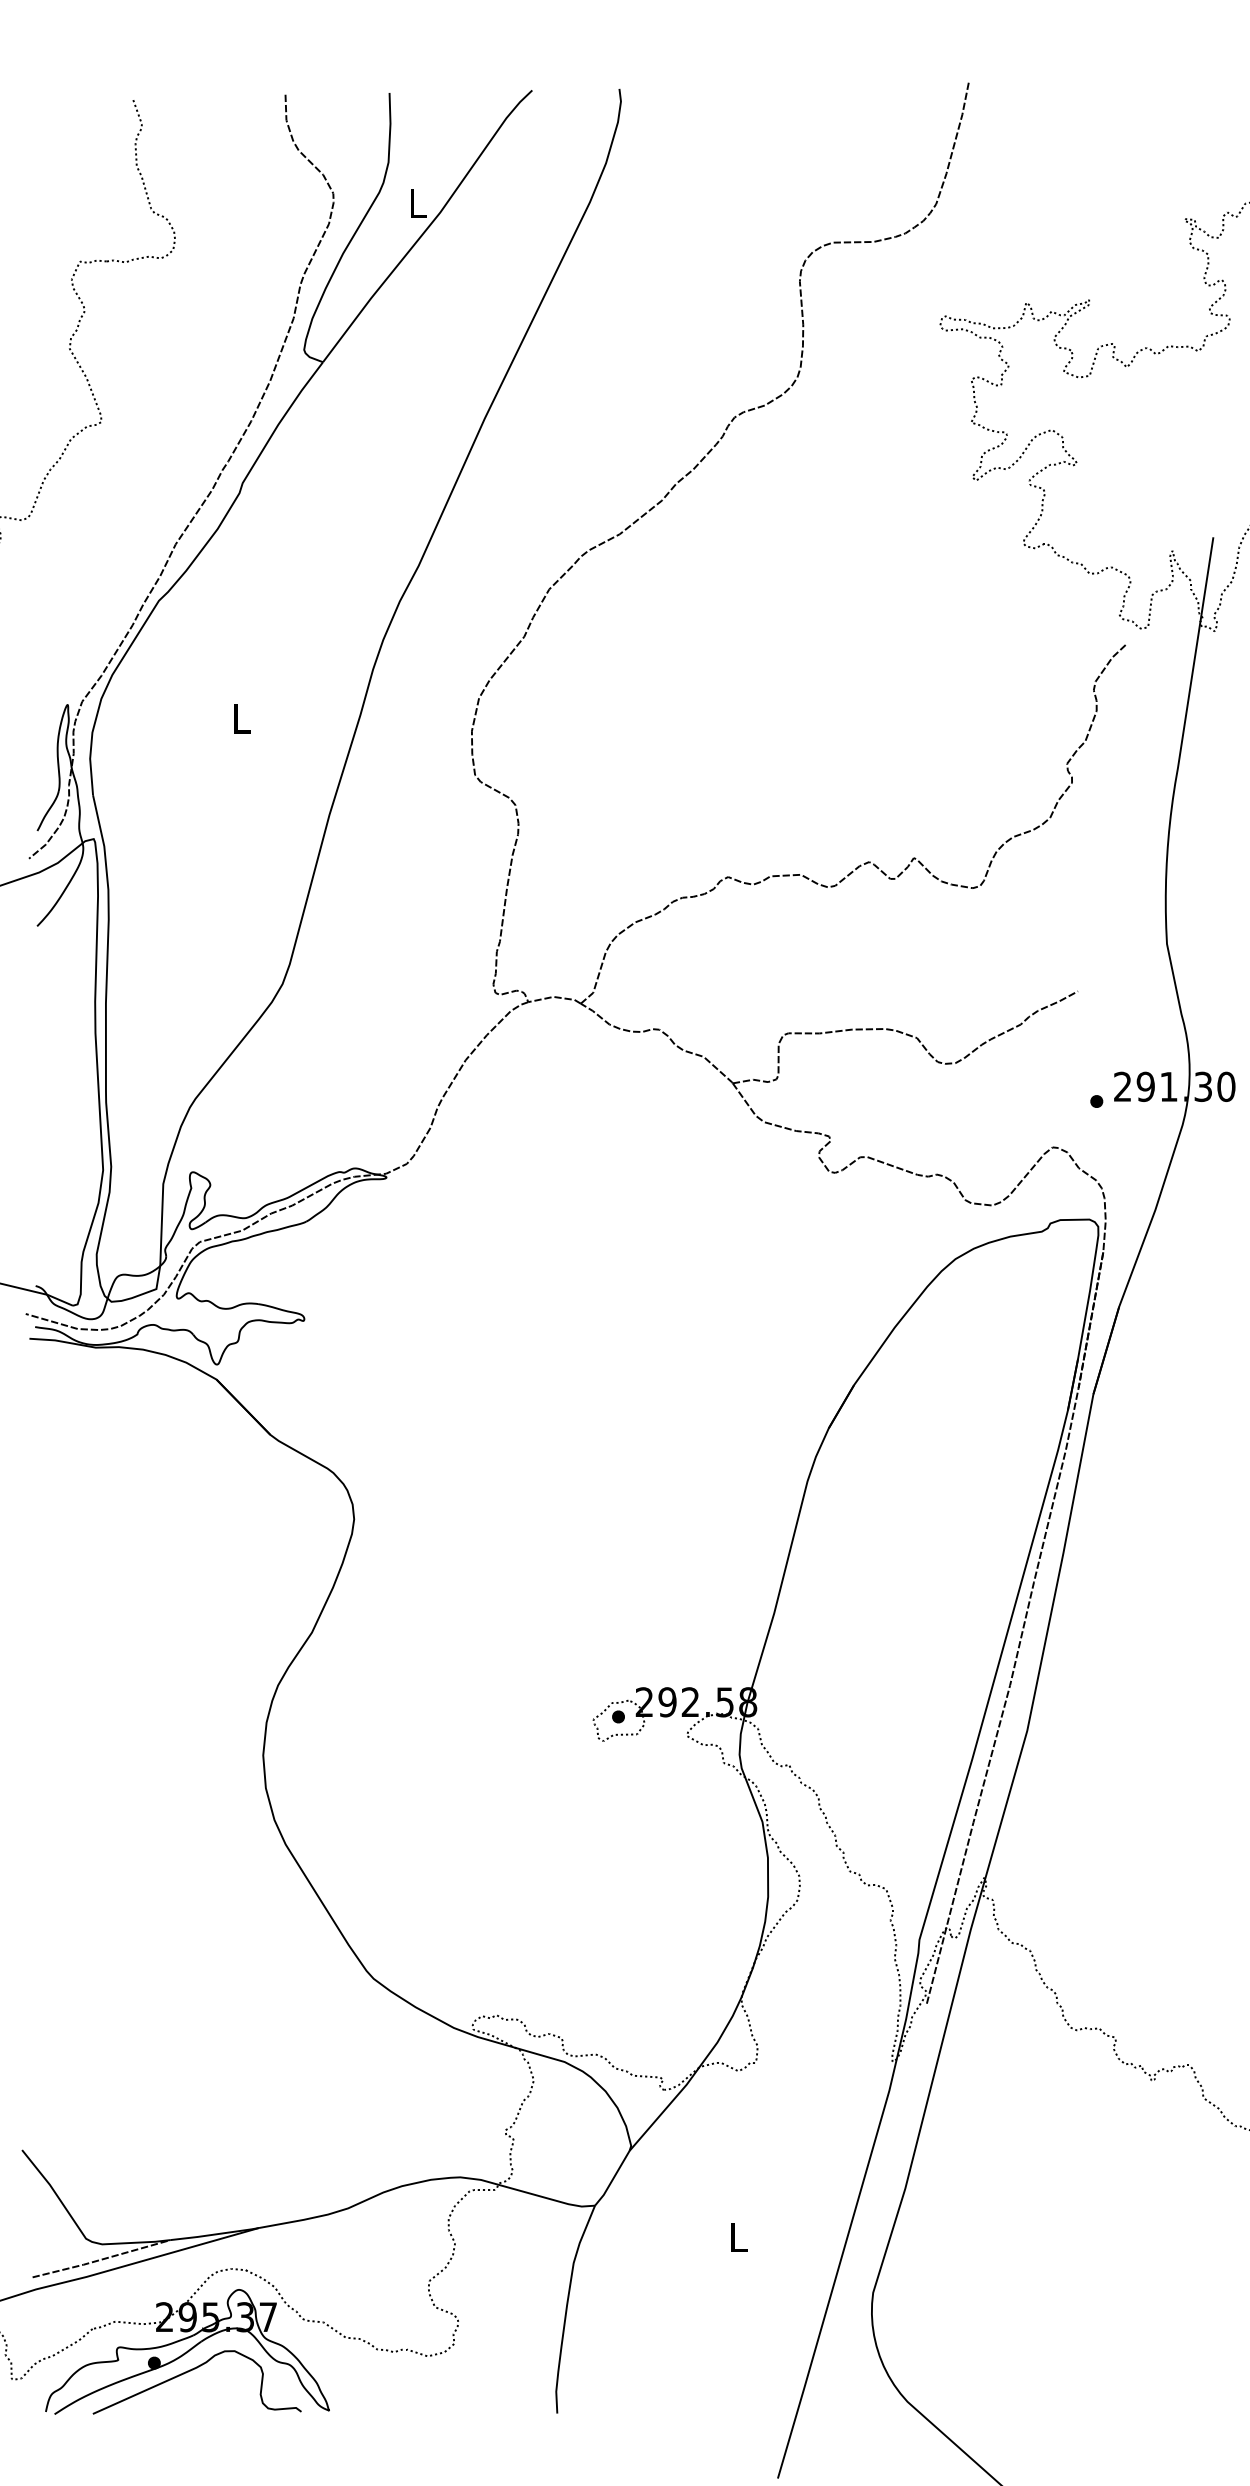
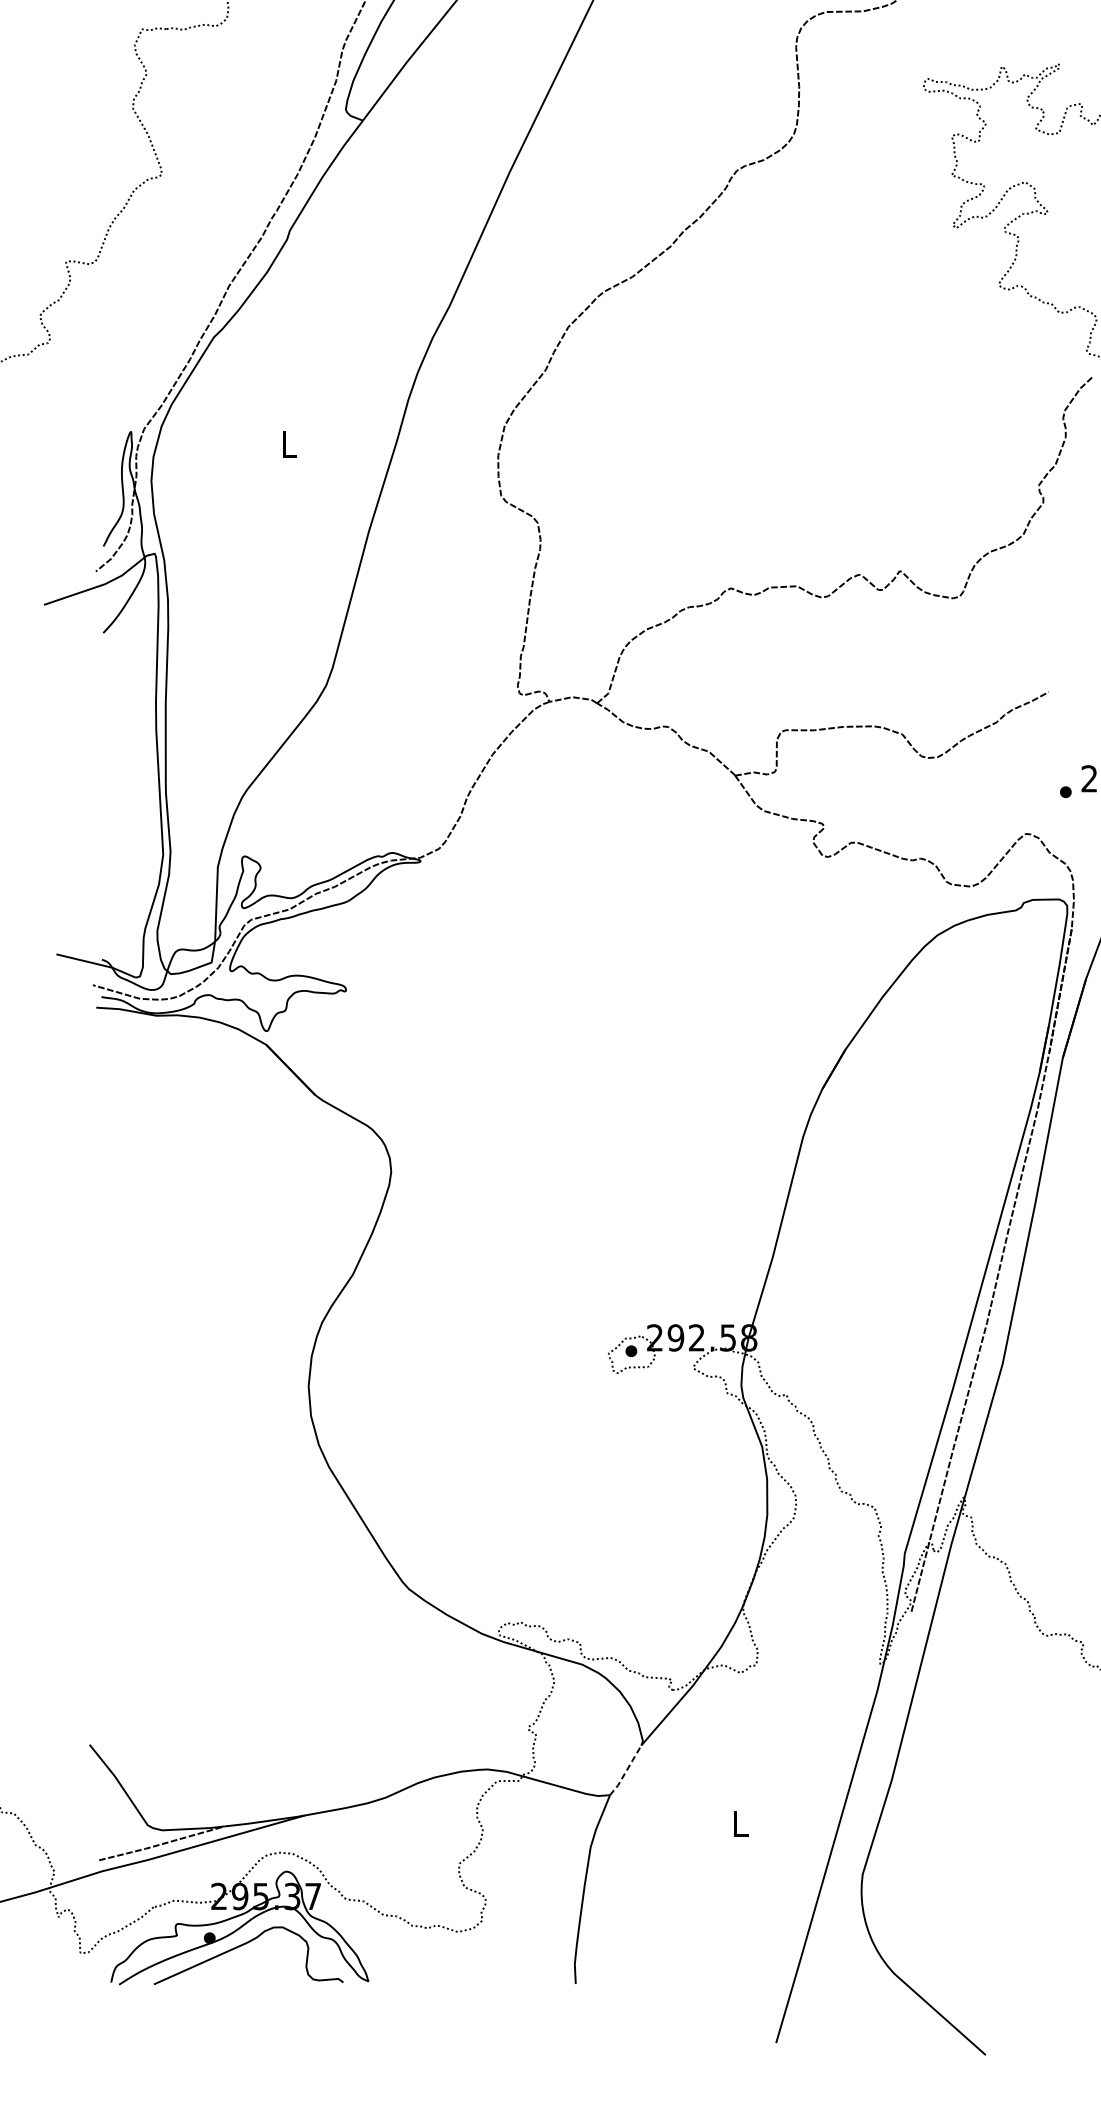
line: (613, 2178) -> (626, 1770), solid -> dashed

